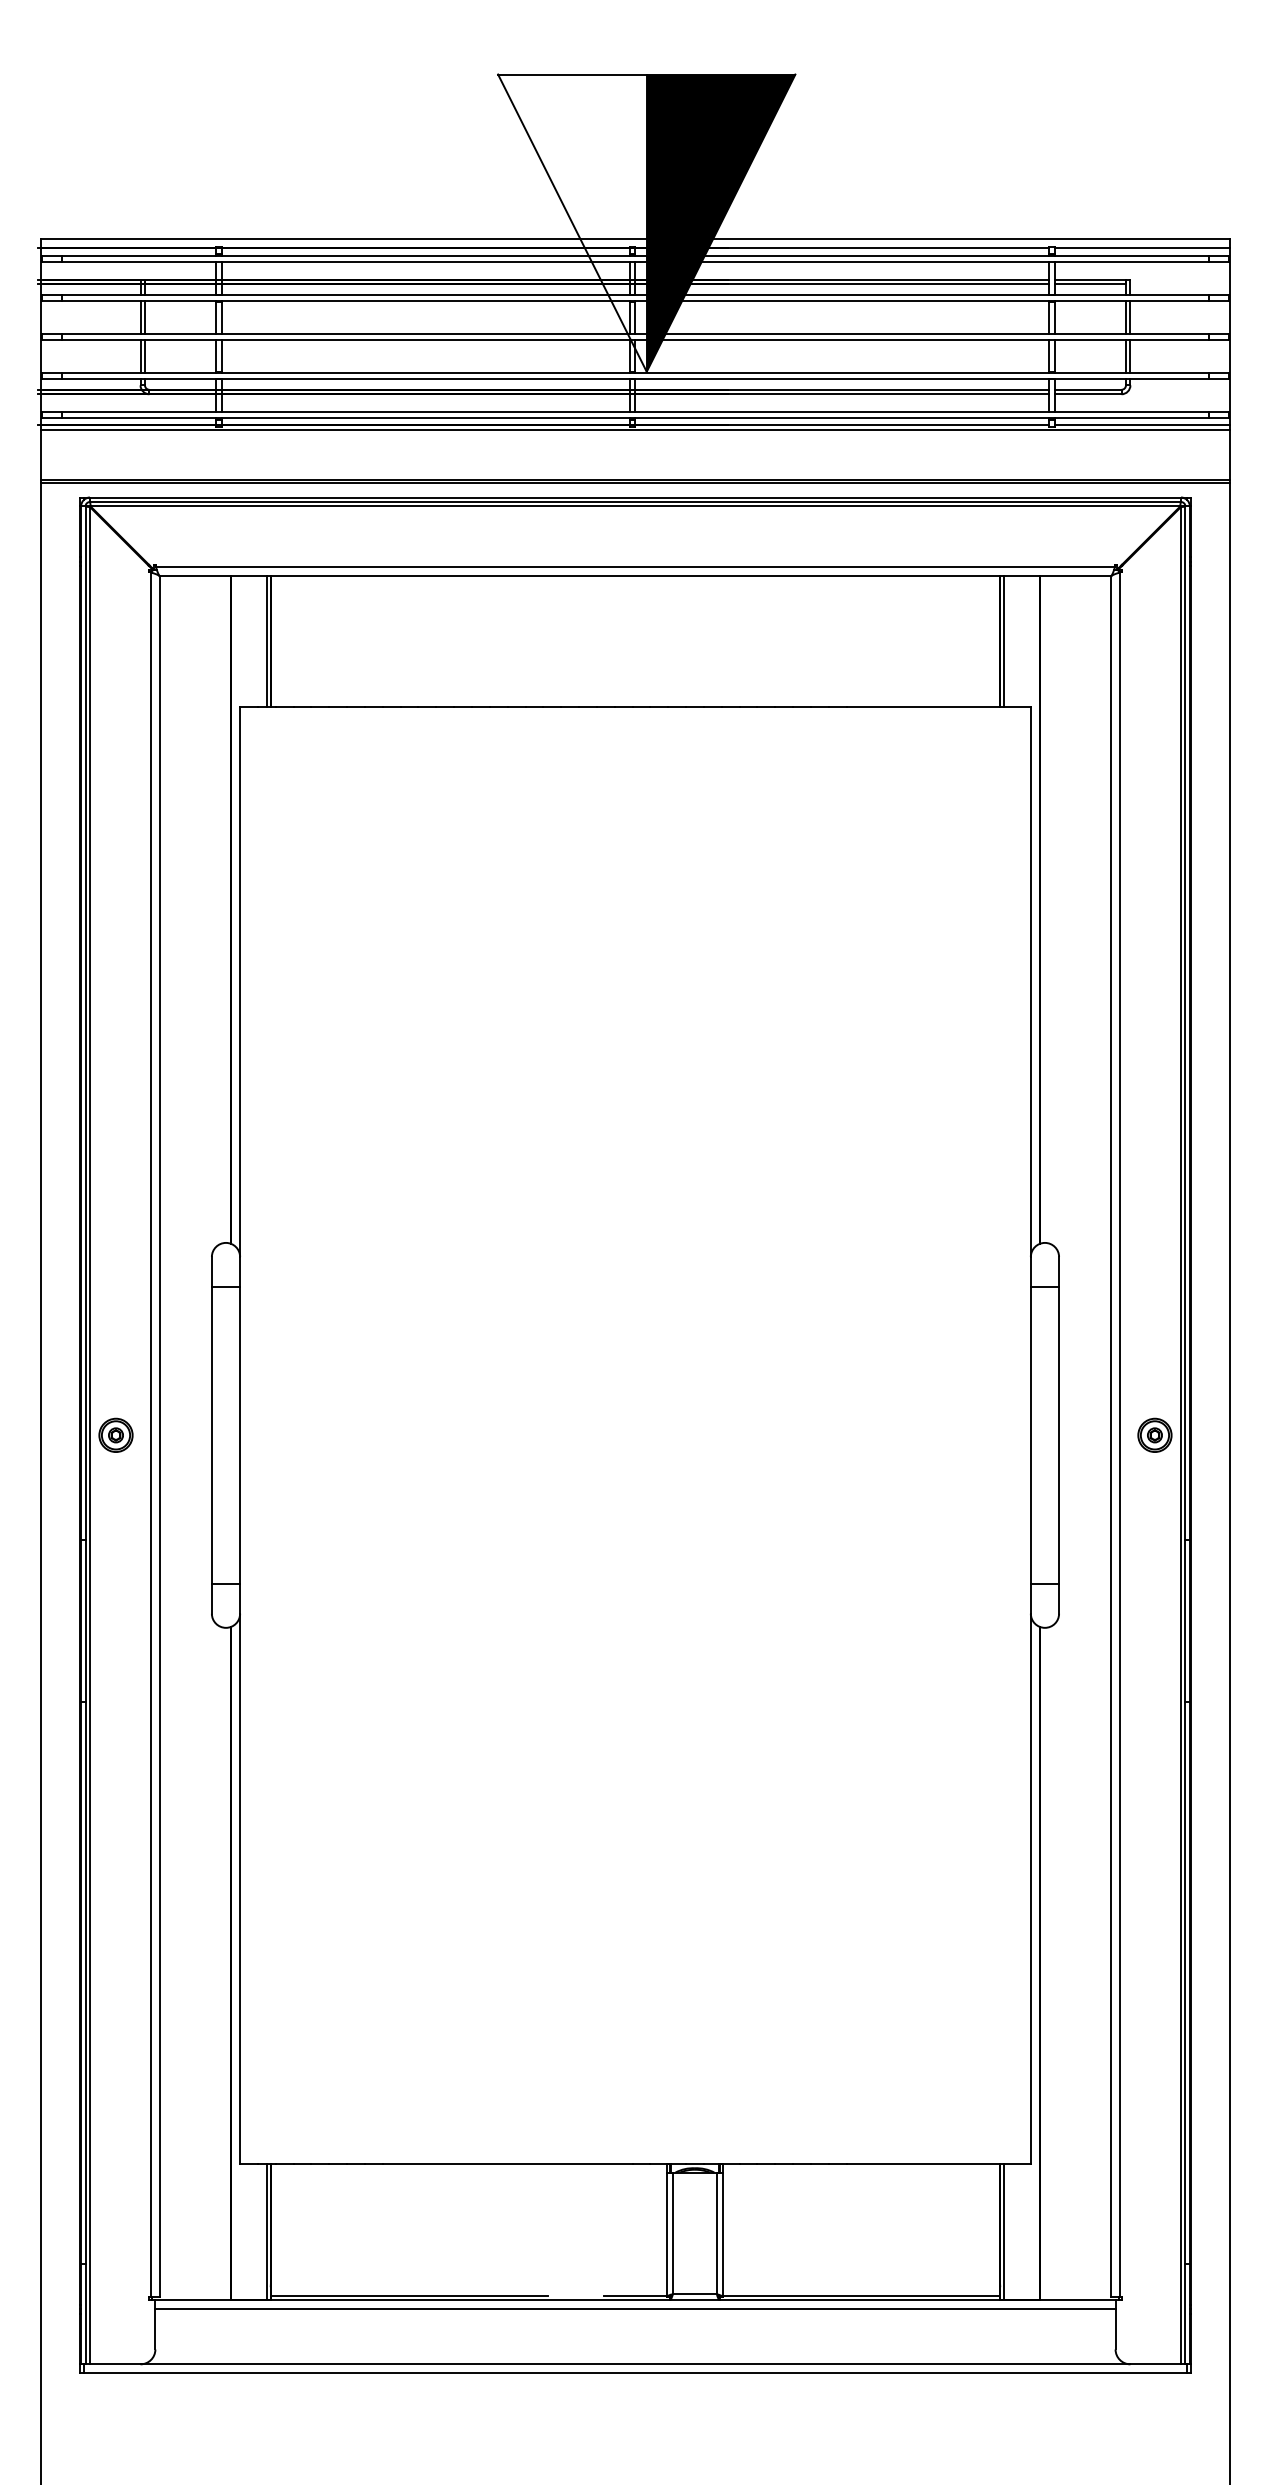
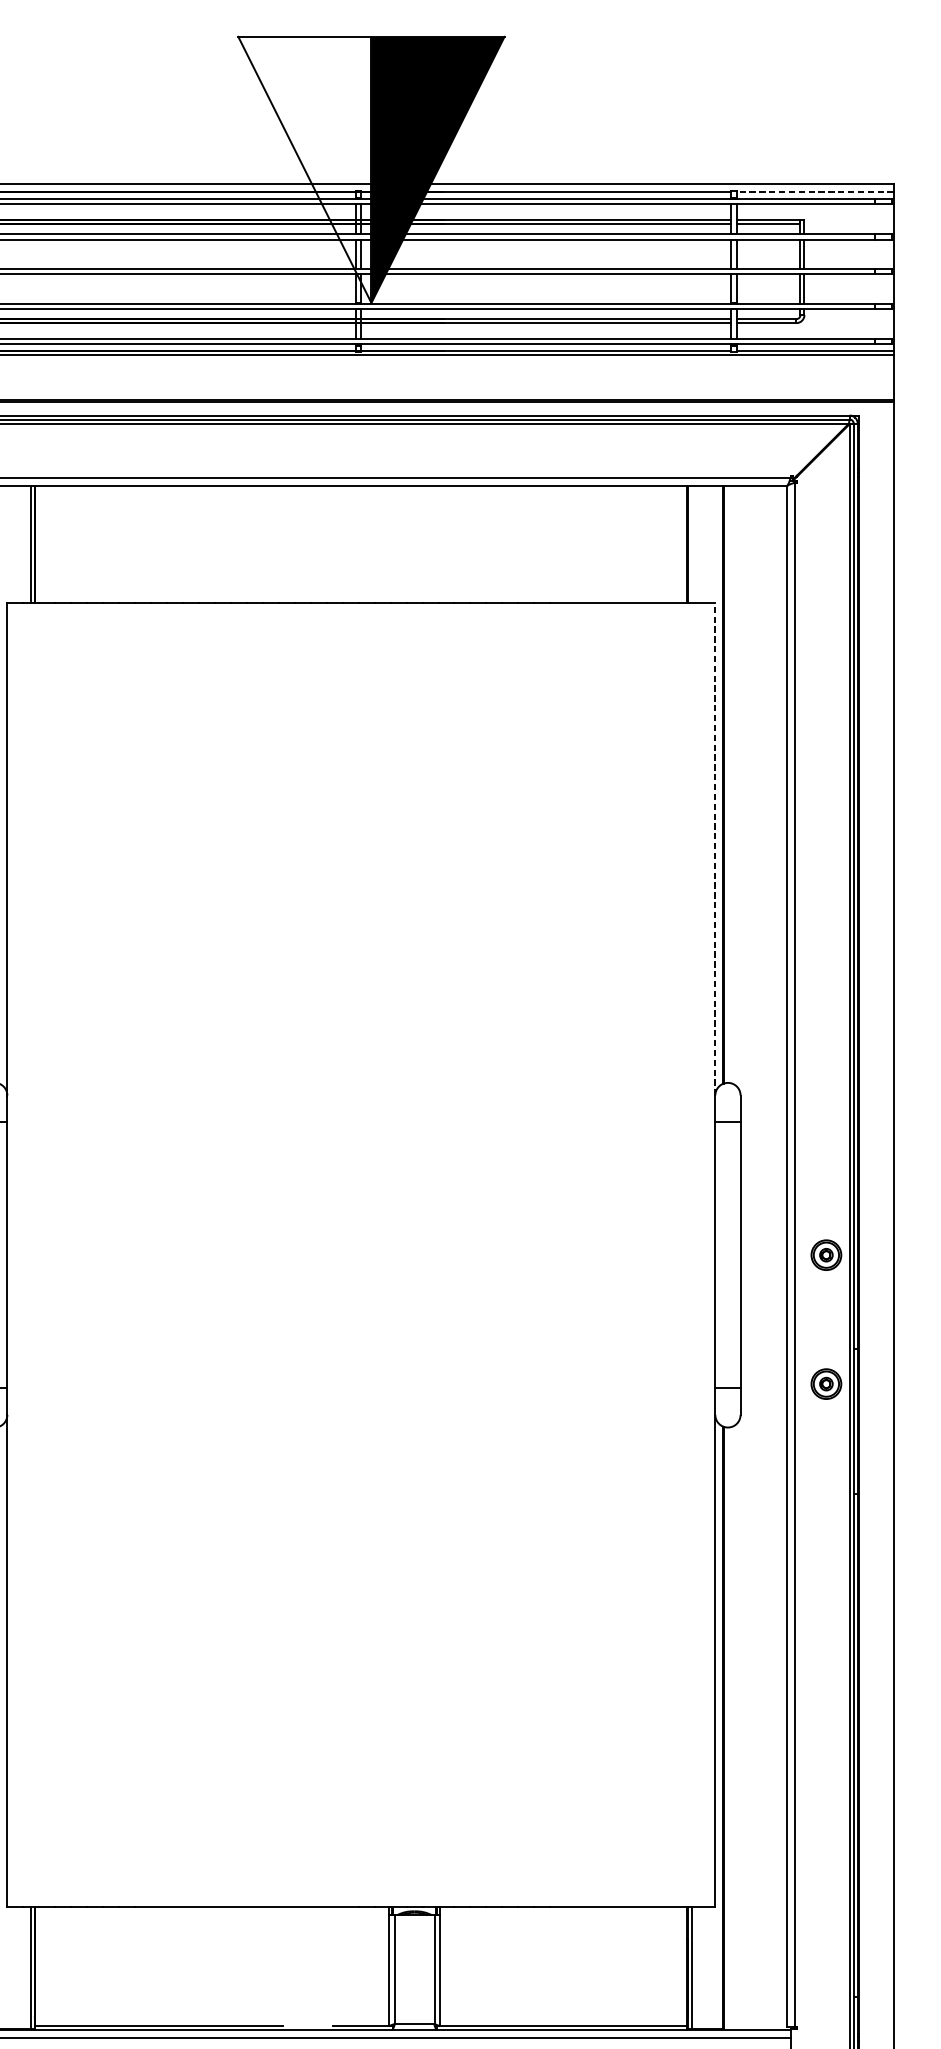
line: (1142, 248) -> (815, 192), solid -> dashed
line: (1004, 641) -> (691, 544), removed
line: (1030, 982) -> (714, 849), solid -> dashed
part: (1154, 1578) -> (826, 1383), added

